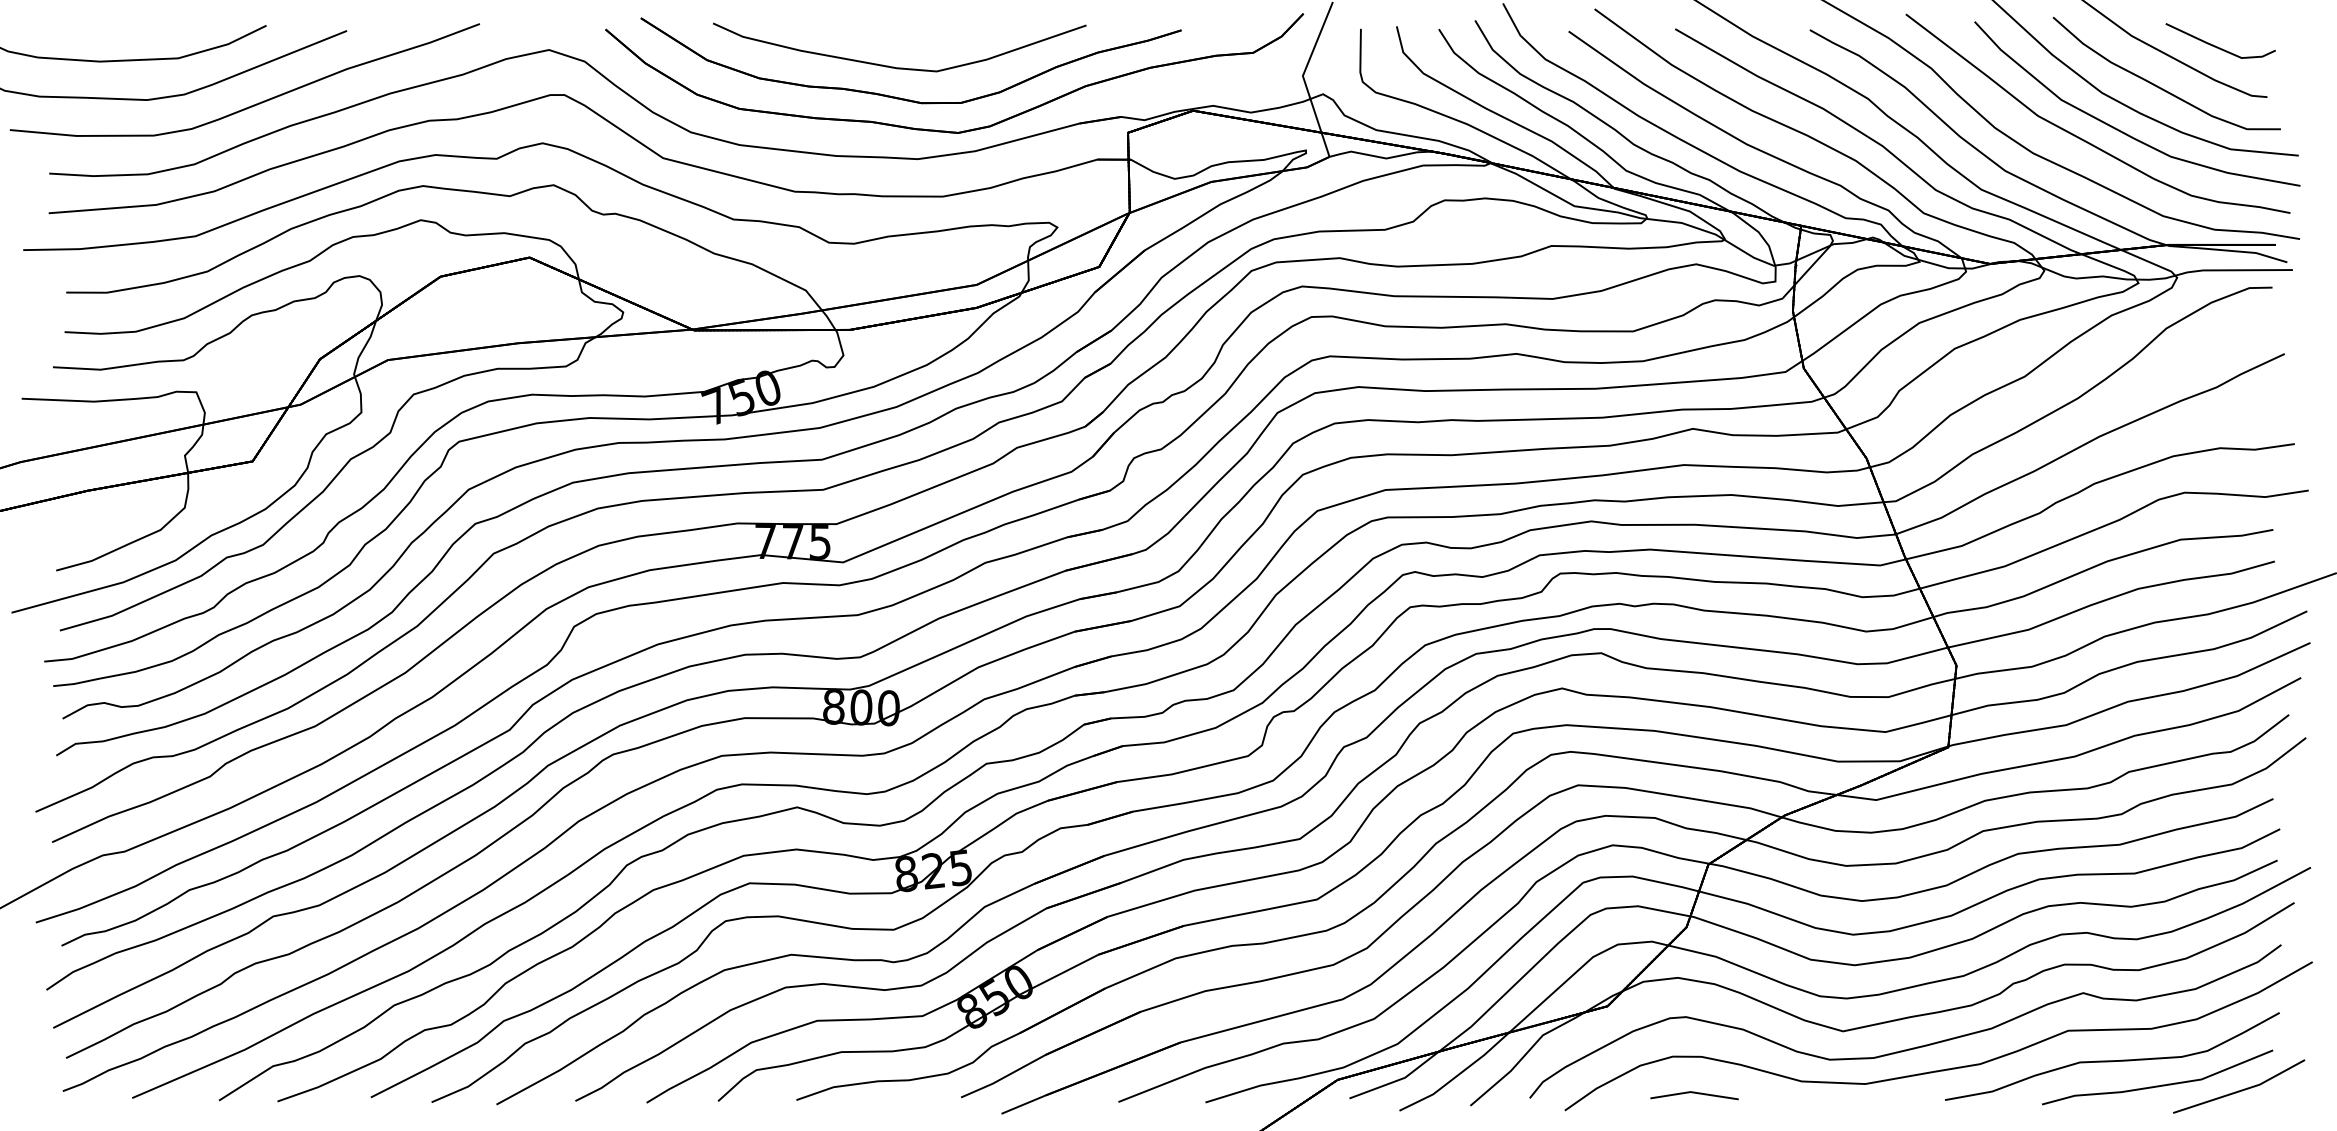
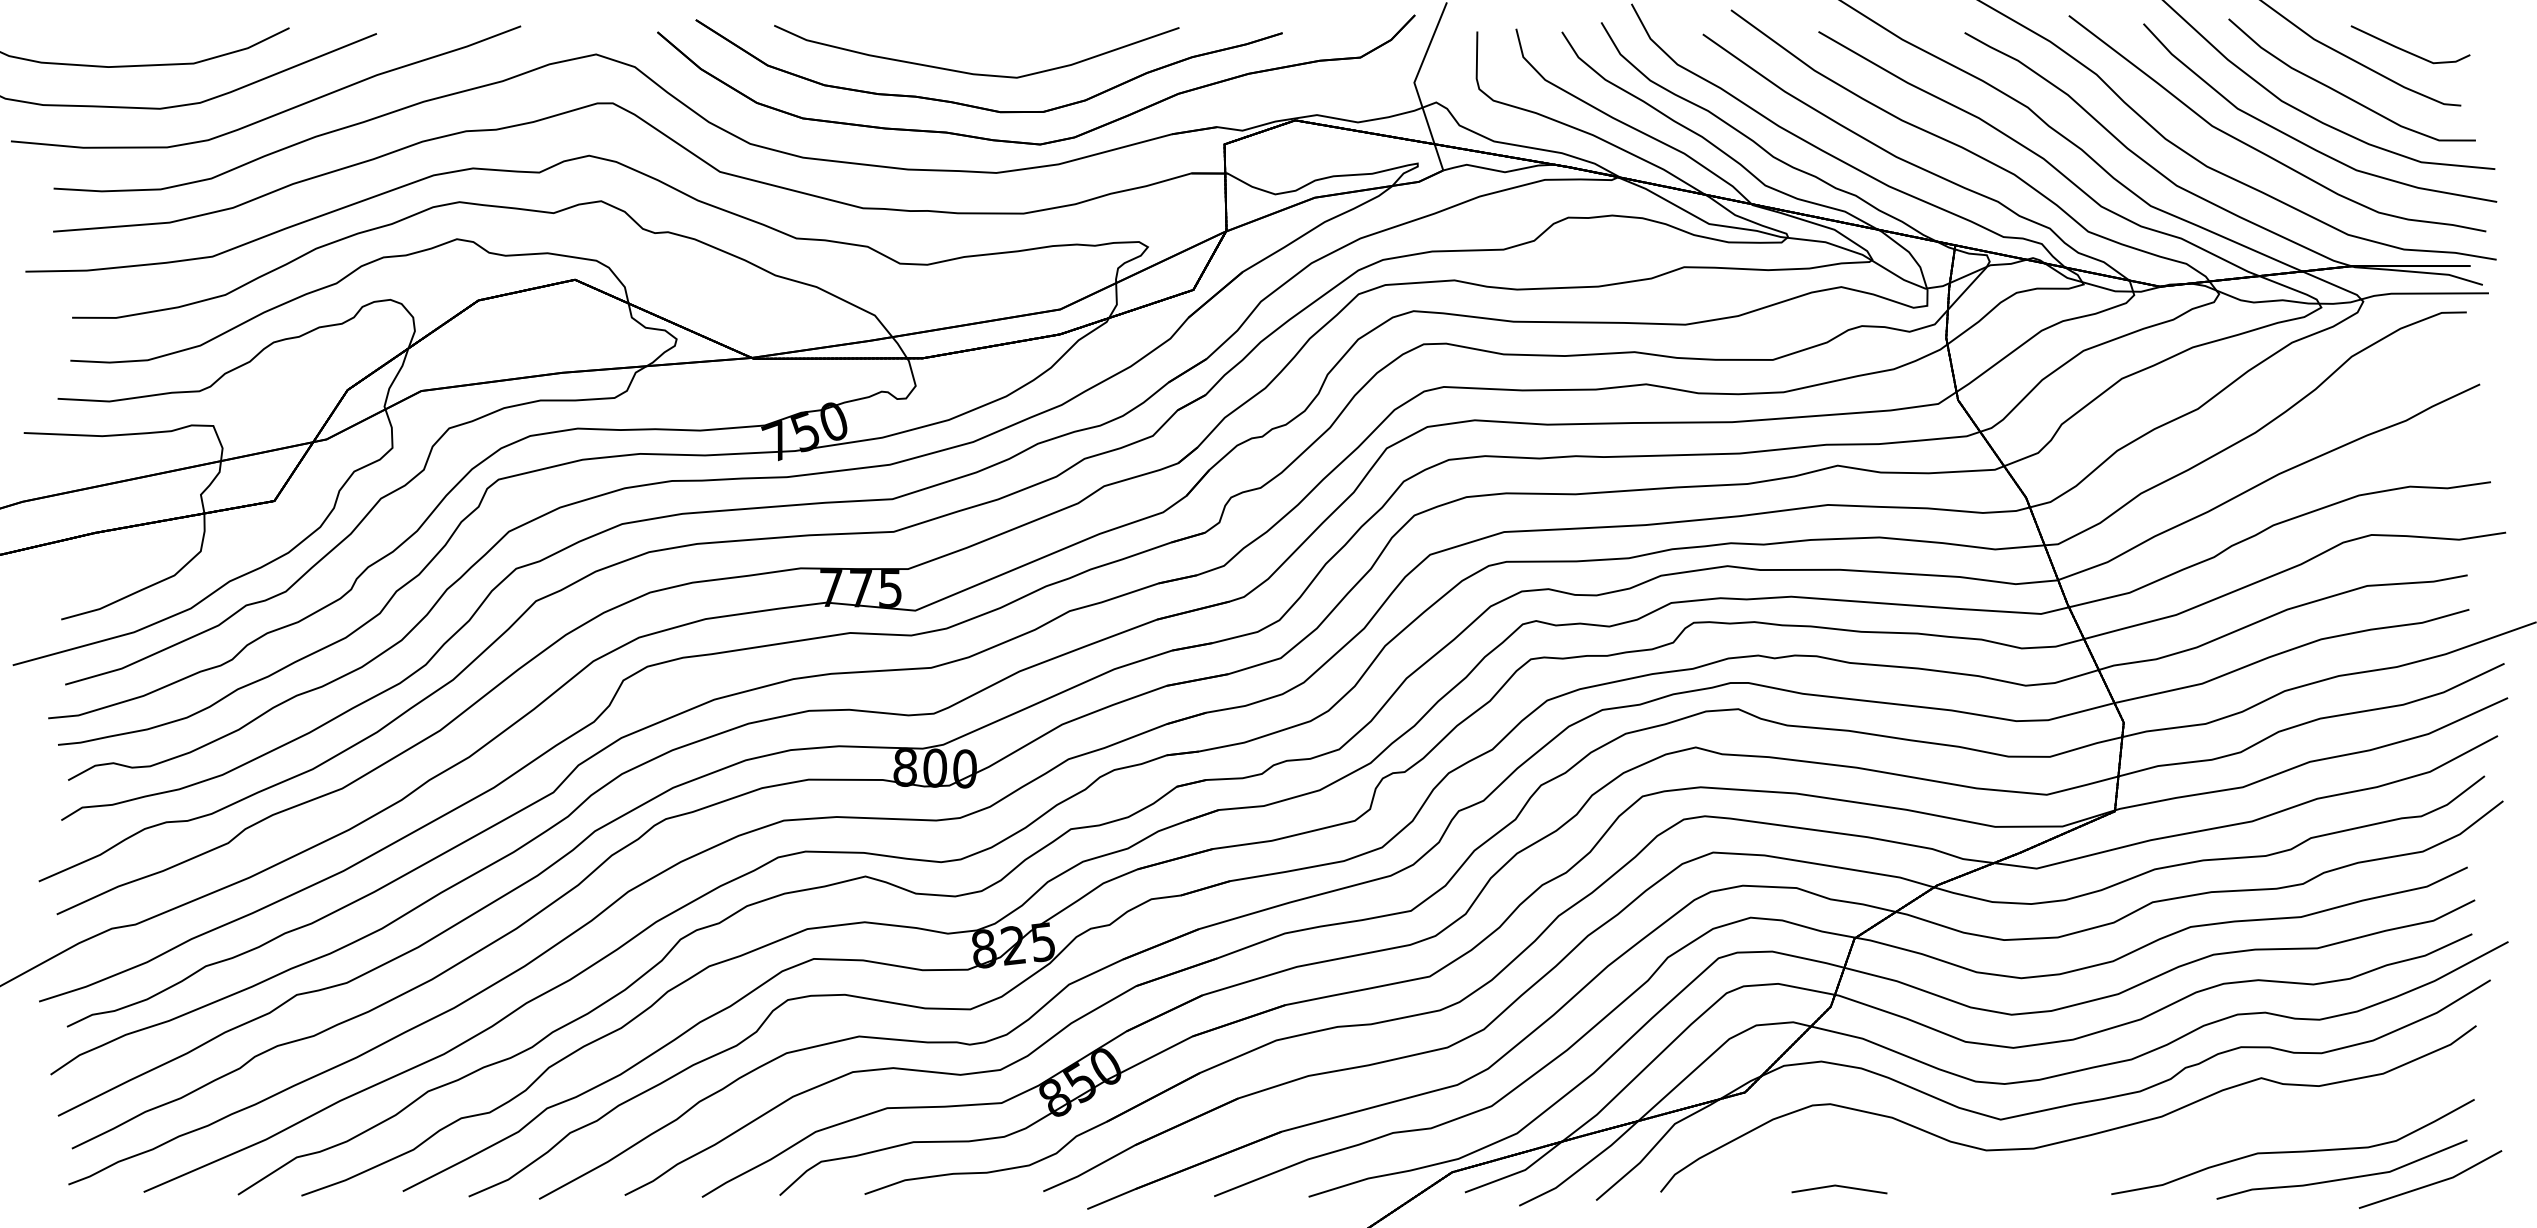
part: (1946, 1068) -> (2112, 1159), removed

